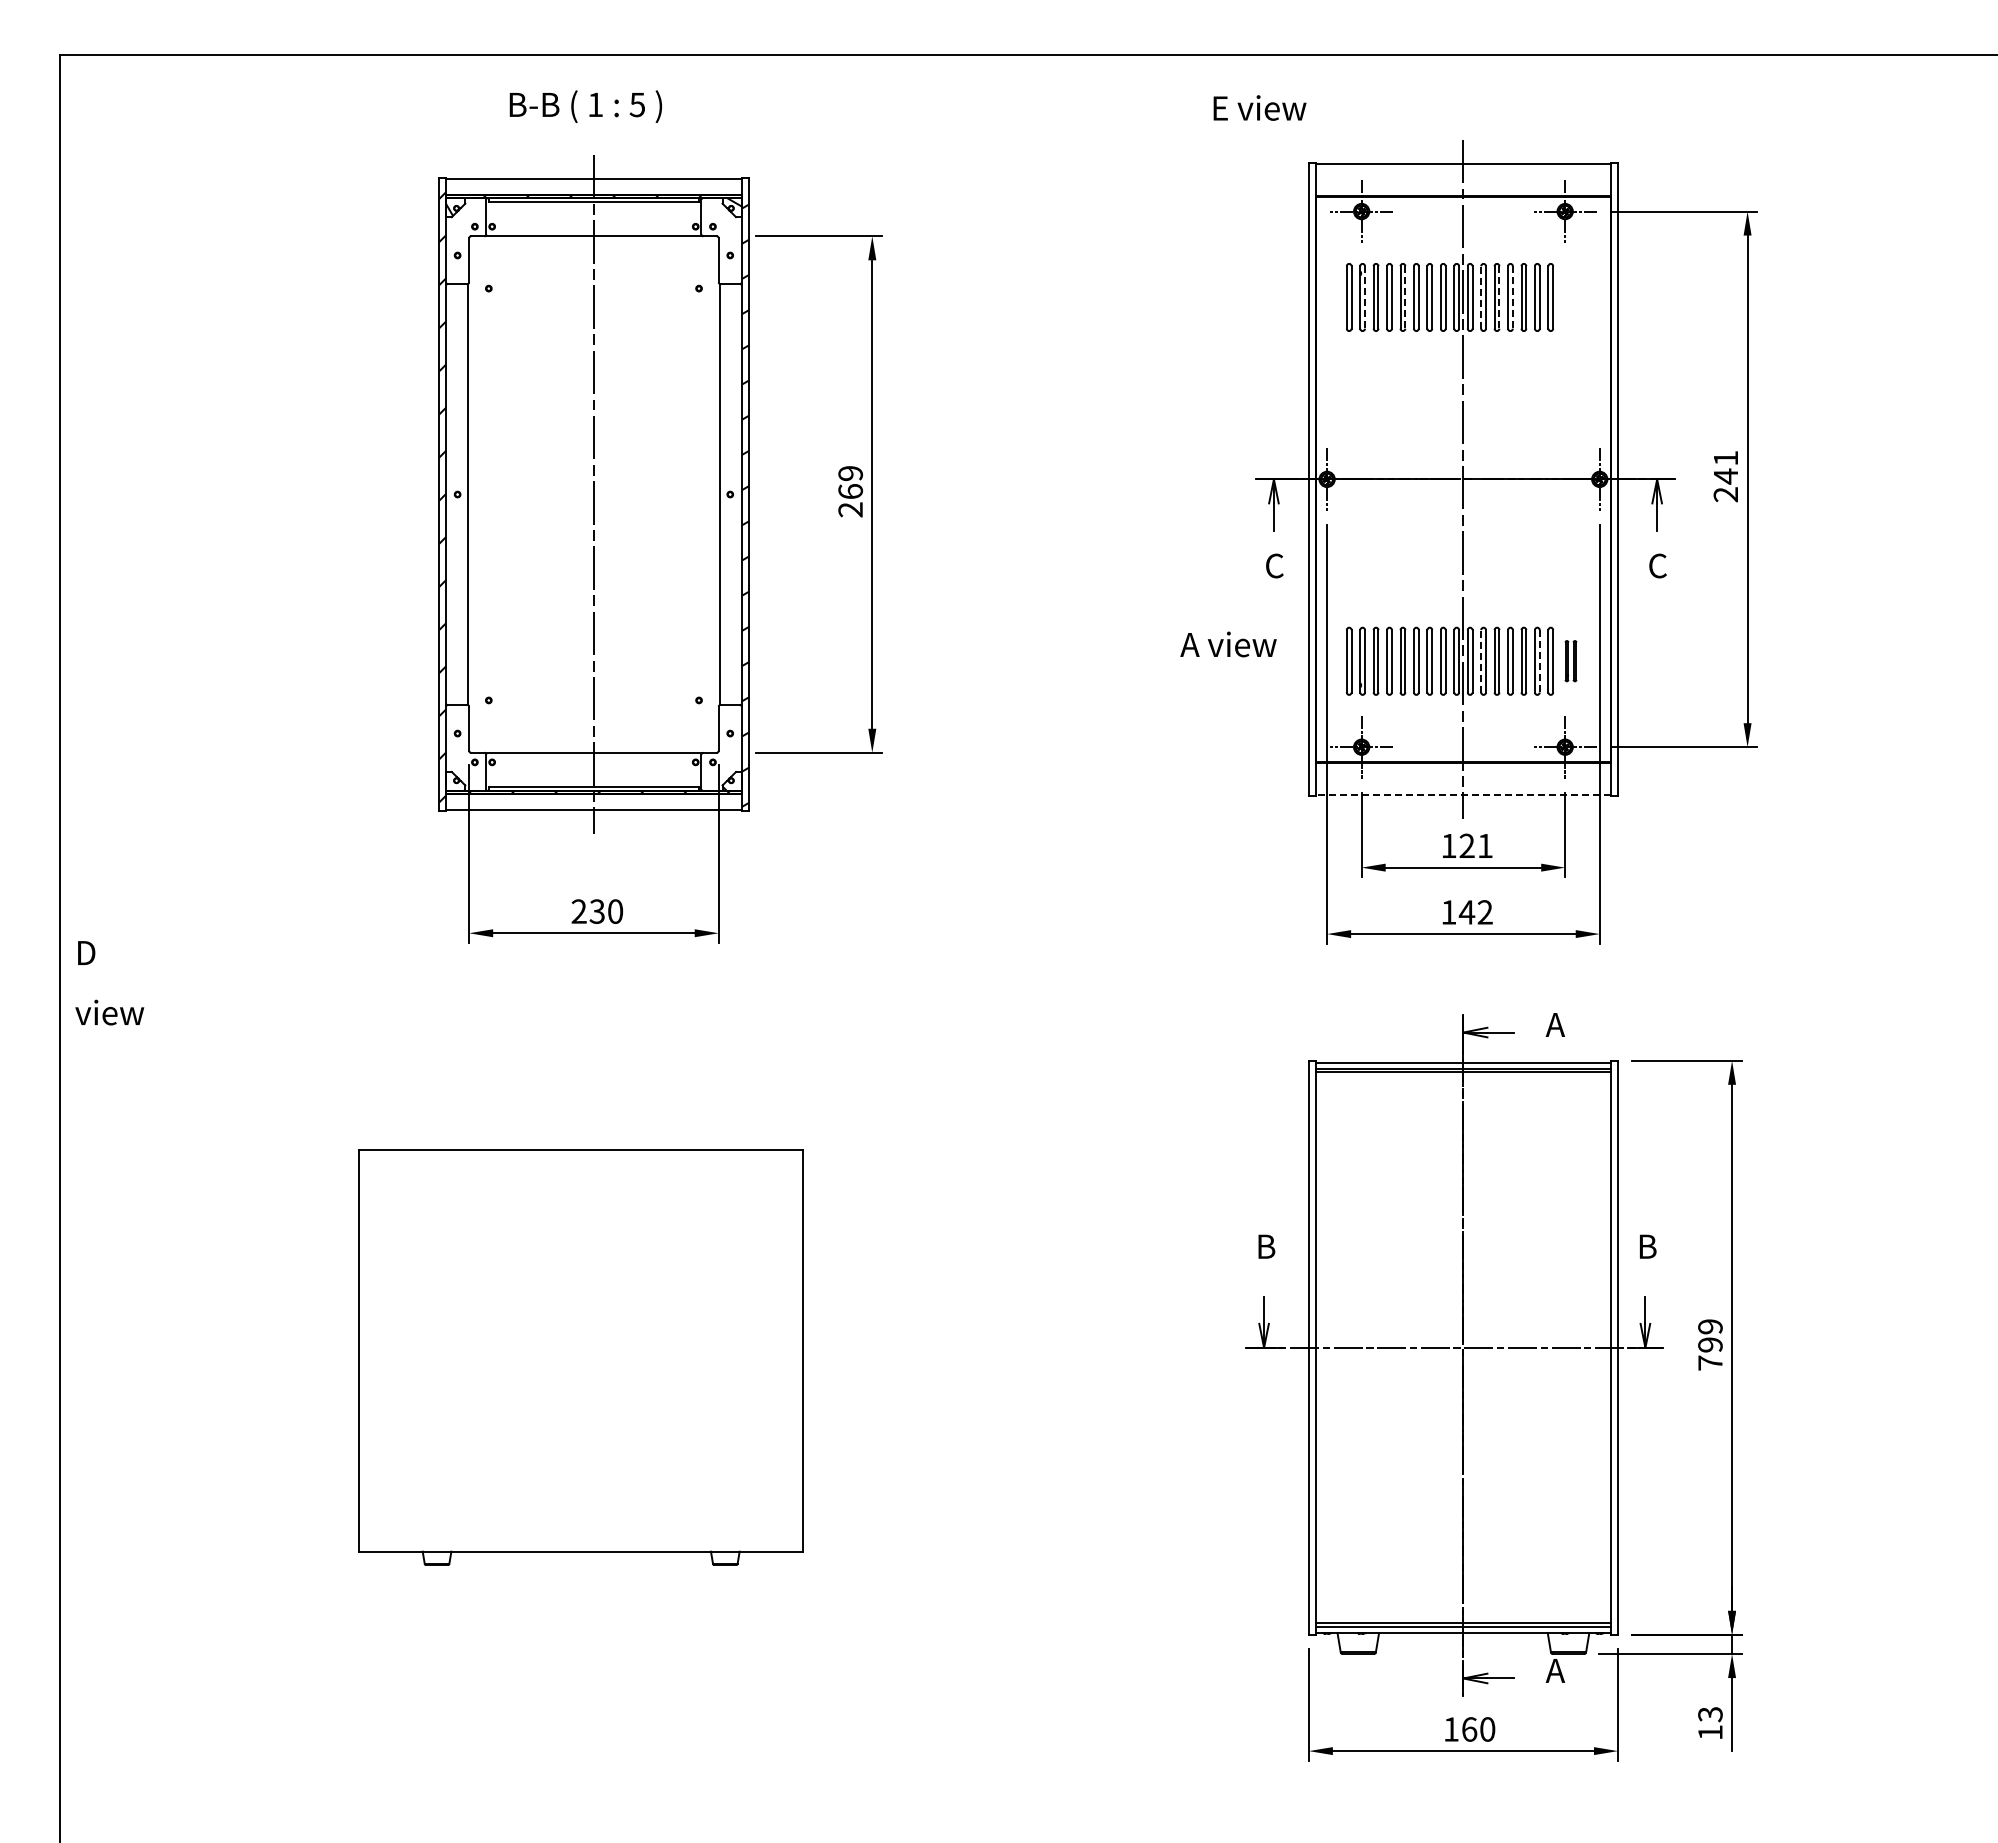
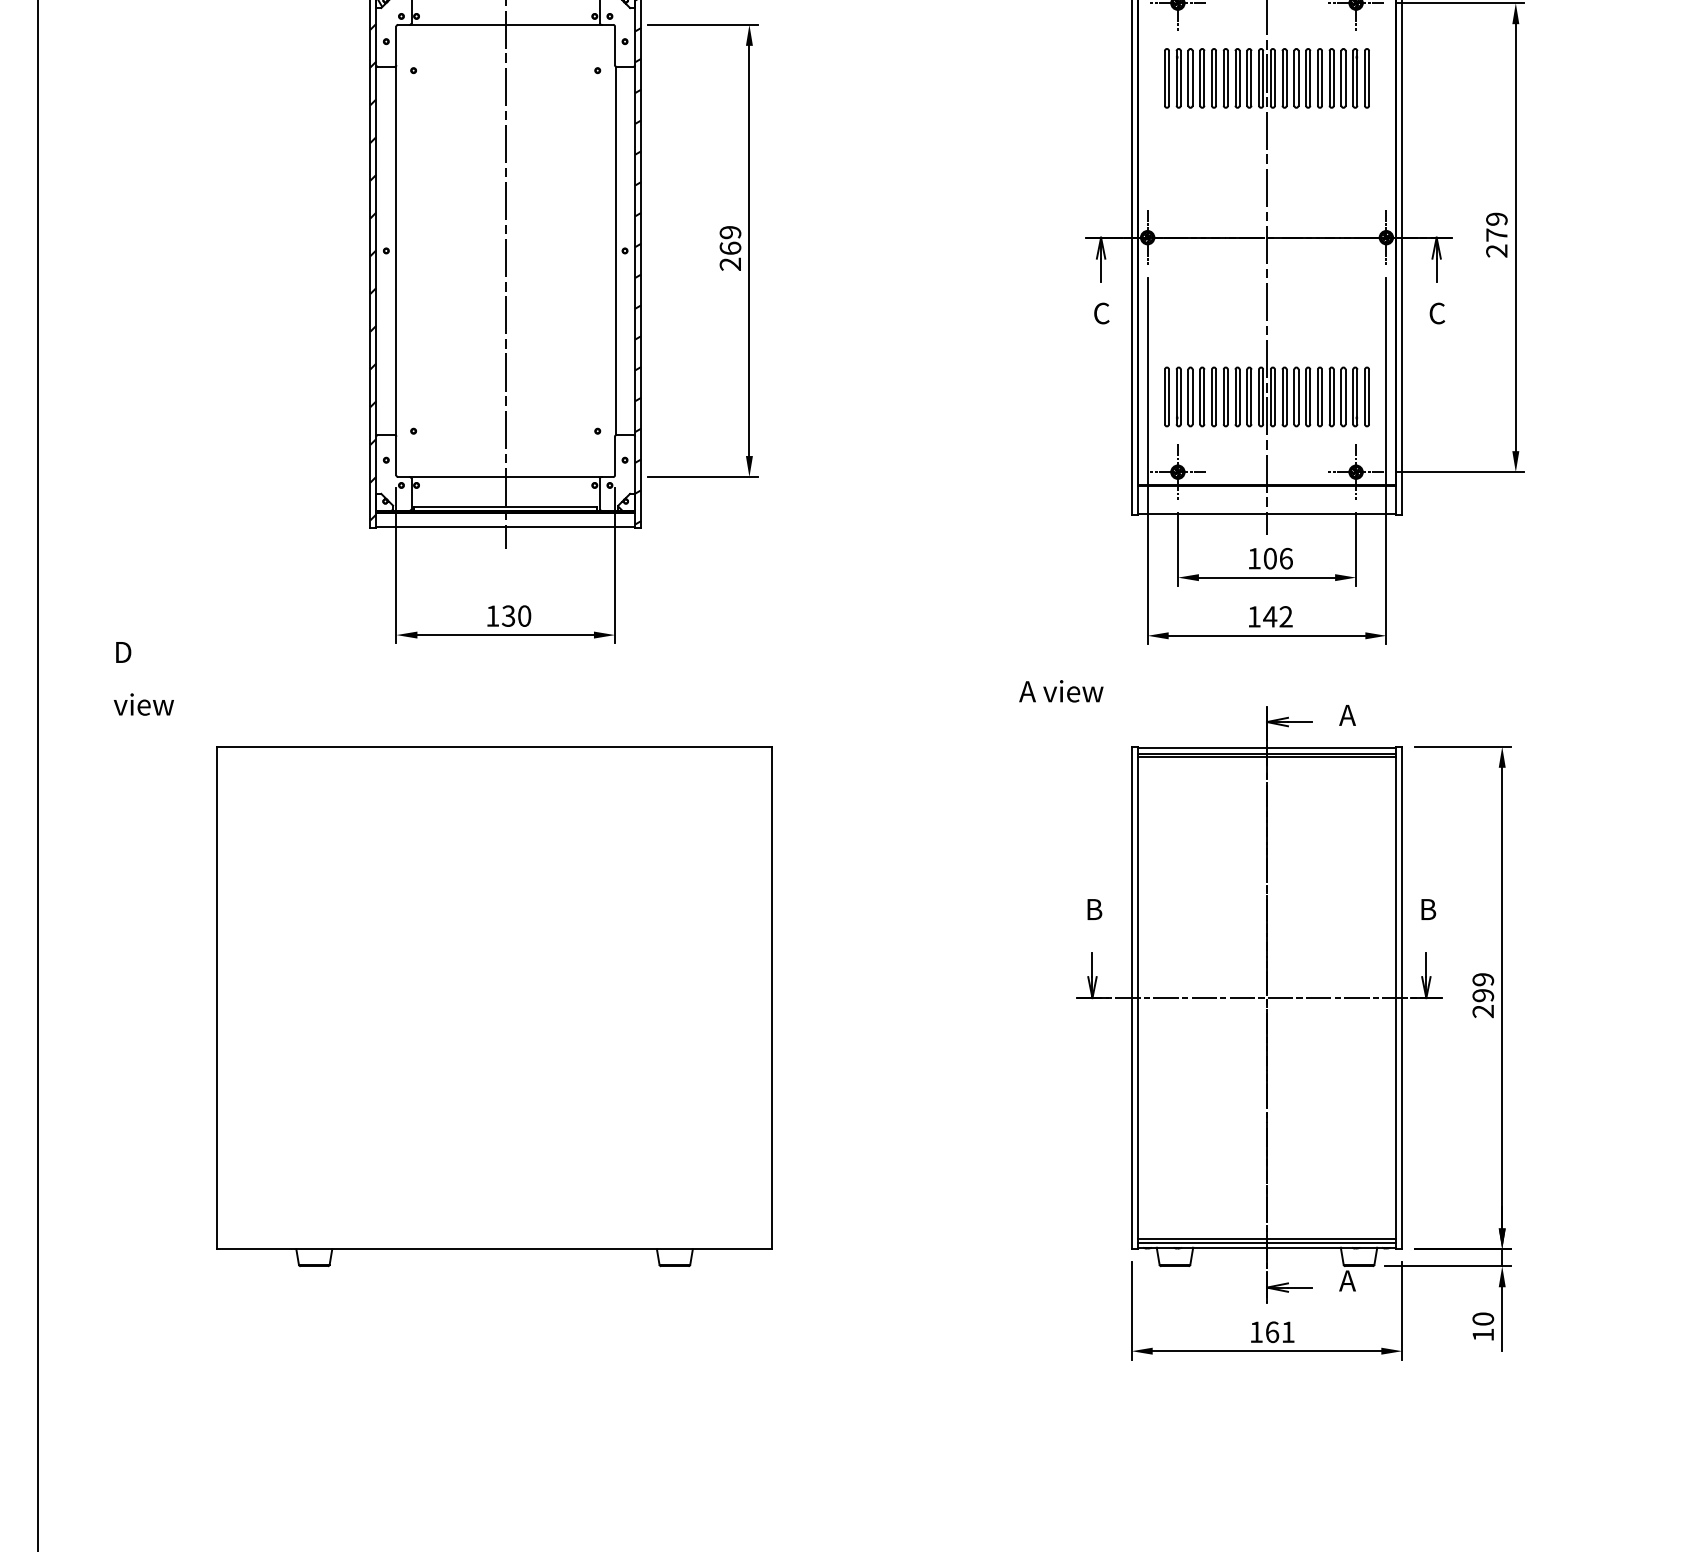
line: (1481, 296) -> (1282, 77), dashed -> solid
line: (1365, 297) -> (1181, 78), dashed -> solid
line: (1405, 297) -> (1216, 78), dashed -> solid
line: (1499, 297) -> (1298, 78), dashed -> solid
line: (1512, 297) -> (1309, 78), dashed -> solid
part: (1570, 297) -> (1360, 78), added
text: (1725, 467) -> (1496, 227), 241 -> 279
text: (1228, 644) -> (1061, 691), moved
line: (1481, 660) -> (1282, 396), dashed -> solid
part: (1570, 660) -> (1360, 396), size x1.67
line: (1539, 661) -> (1333, 397), dashed -> solid
line: (1463, 795) -> (1267, 514), dashed -> solid
text: (1476, 845) -> (1278, 558), 121 -> 106
text: (578, 911) -> (492, 616), 230 -> 130
text: (109, 983) -> (143, 679), moved
part: (580, 1357) -> (493, 1006), size x1.43
text: (1710, 1362) -> (1483, 1010), 799 -> 299
text: (1710, 1714) -> (1483, 1319), 13 -> 10
text: (1487, 1729) -> (1288, 1332), 160 -> 161

